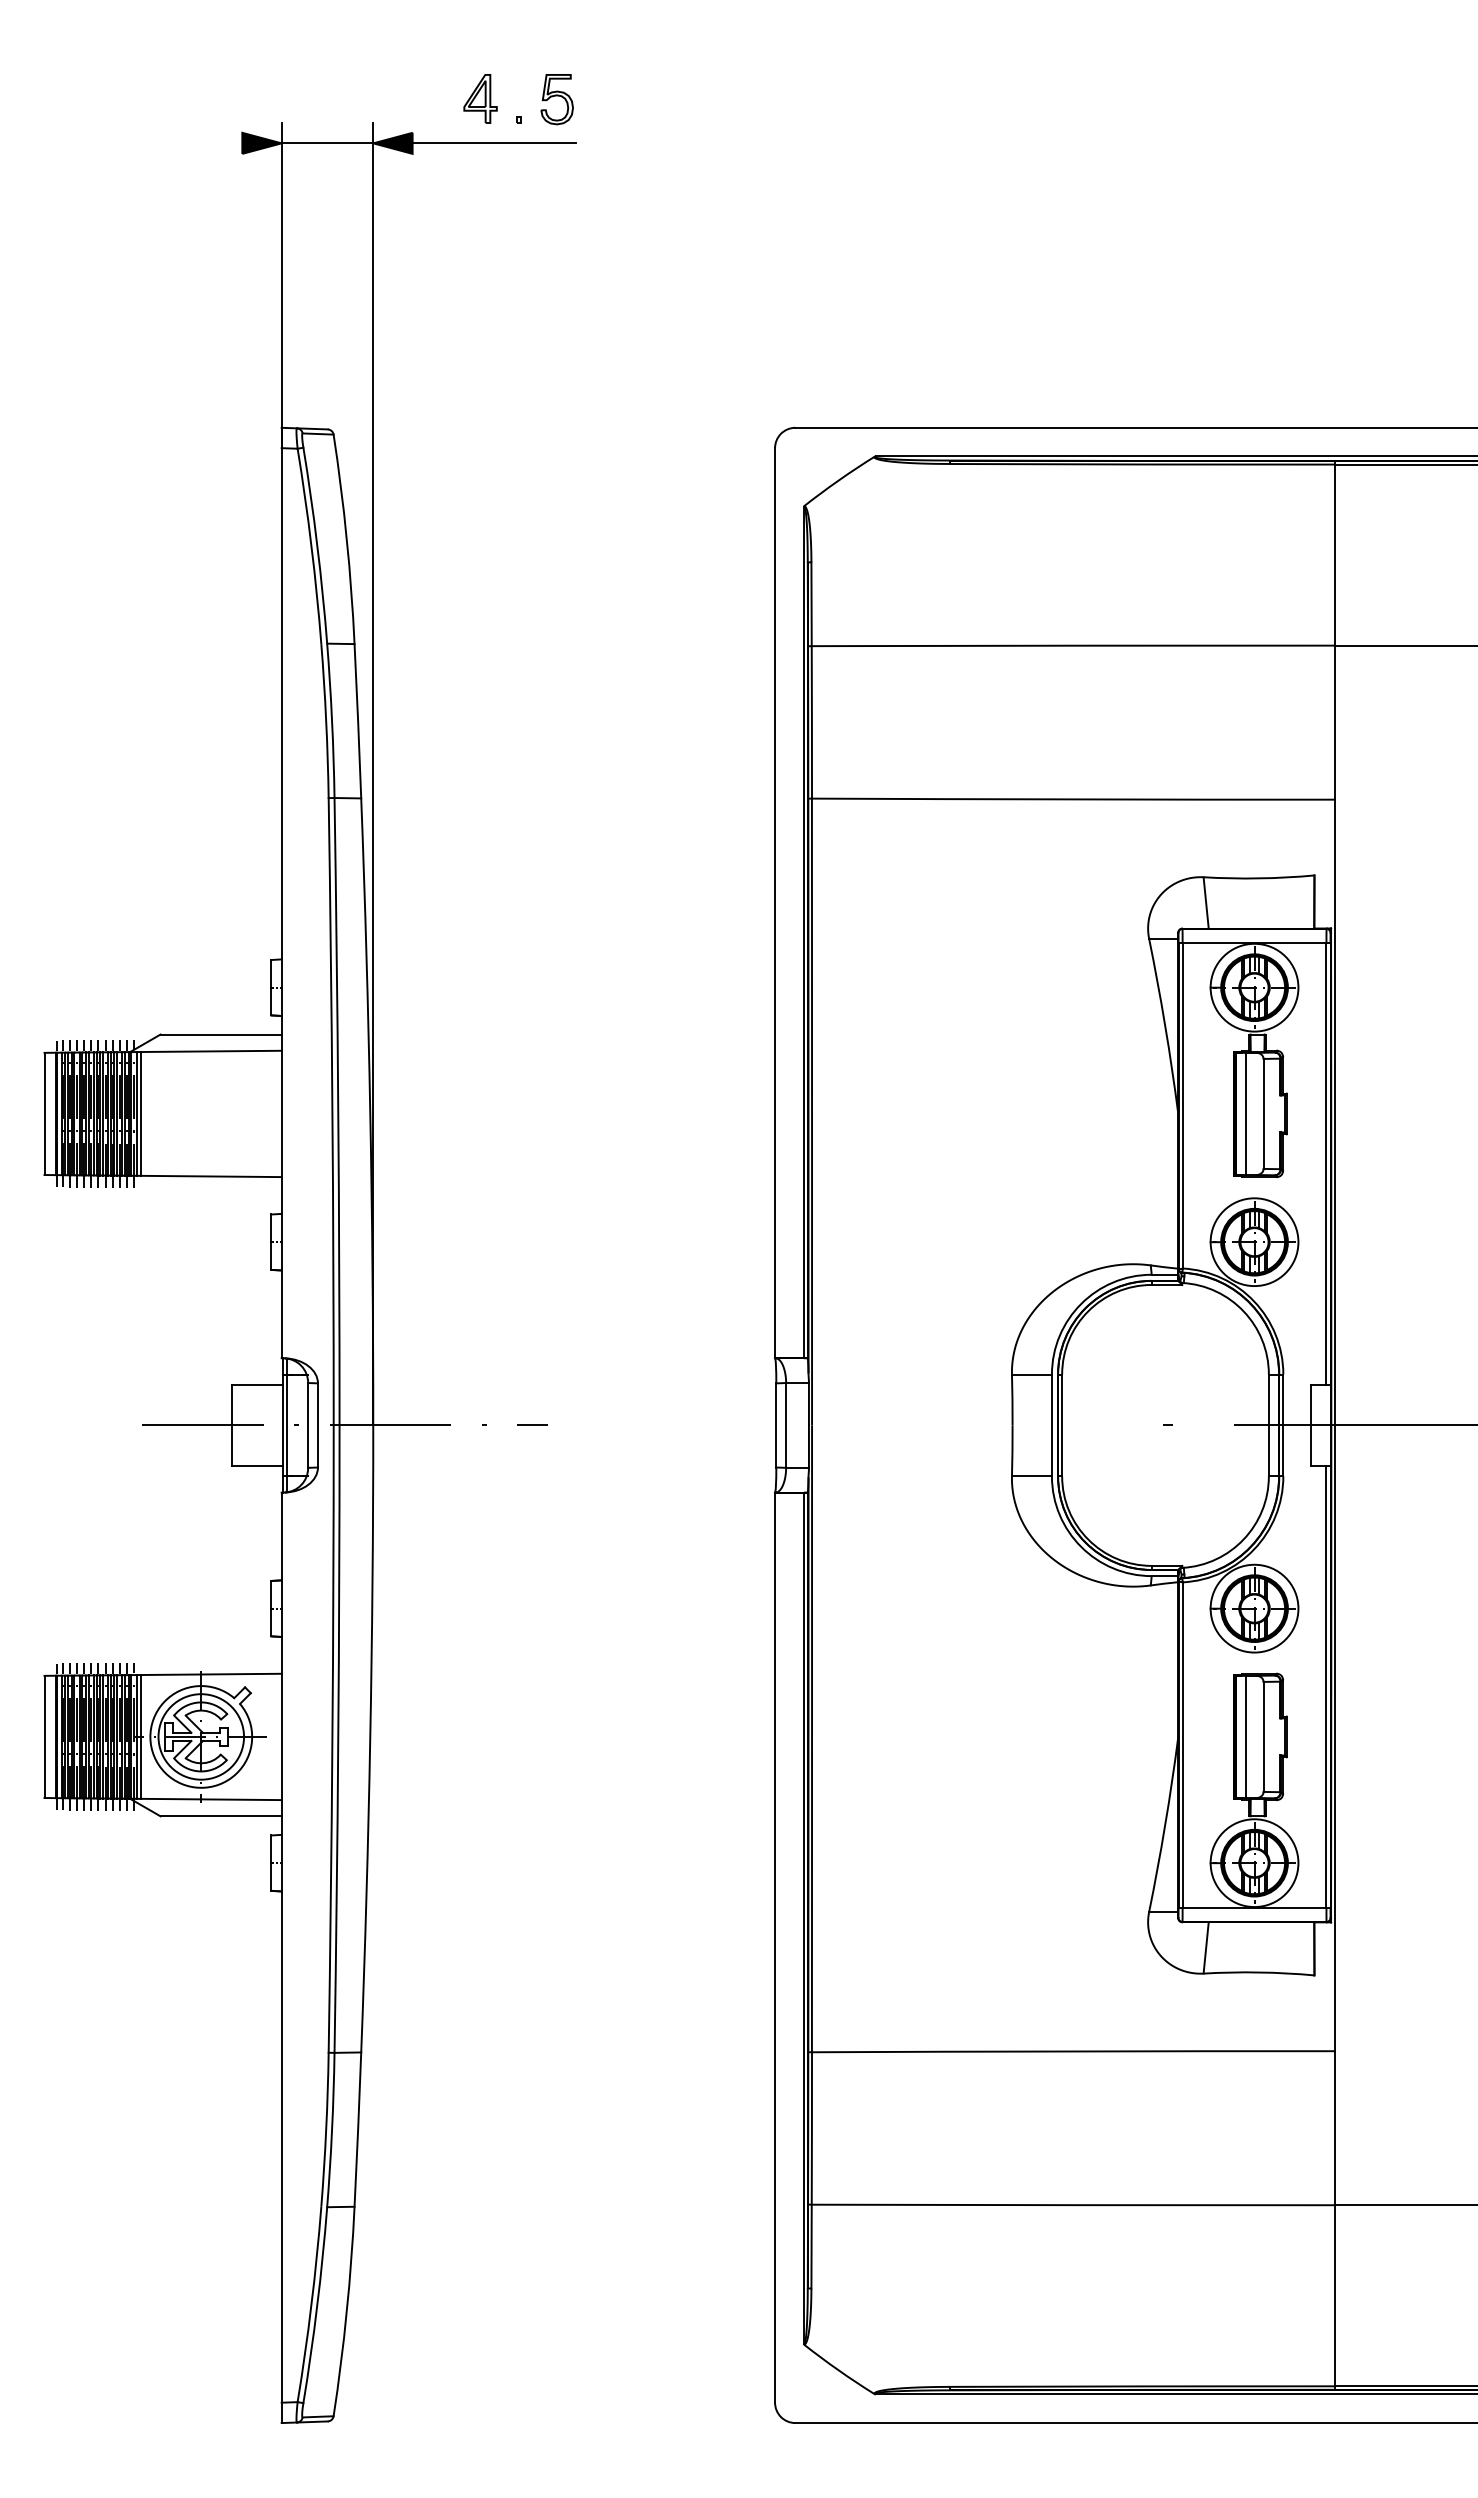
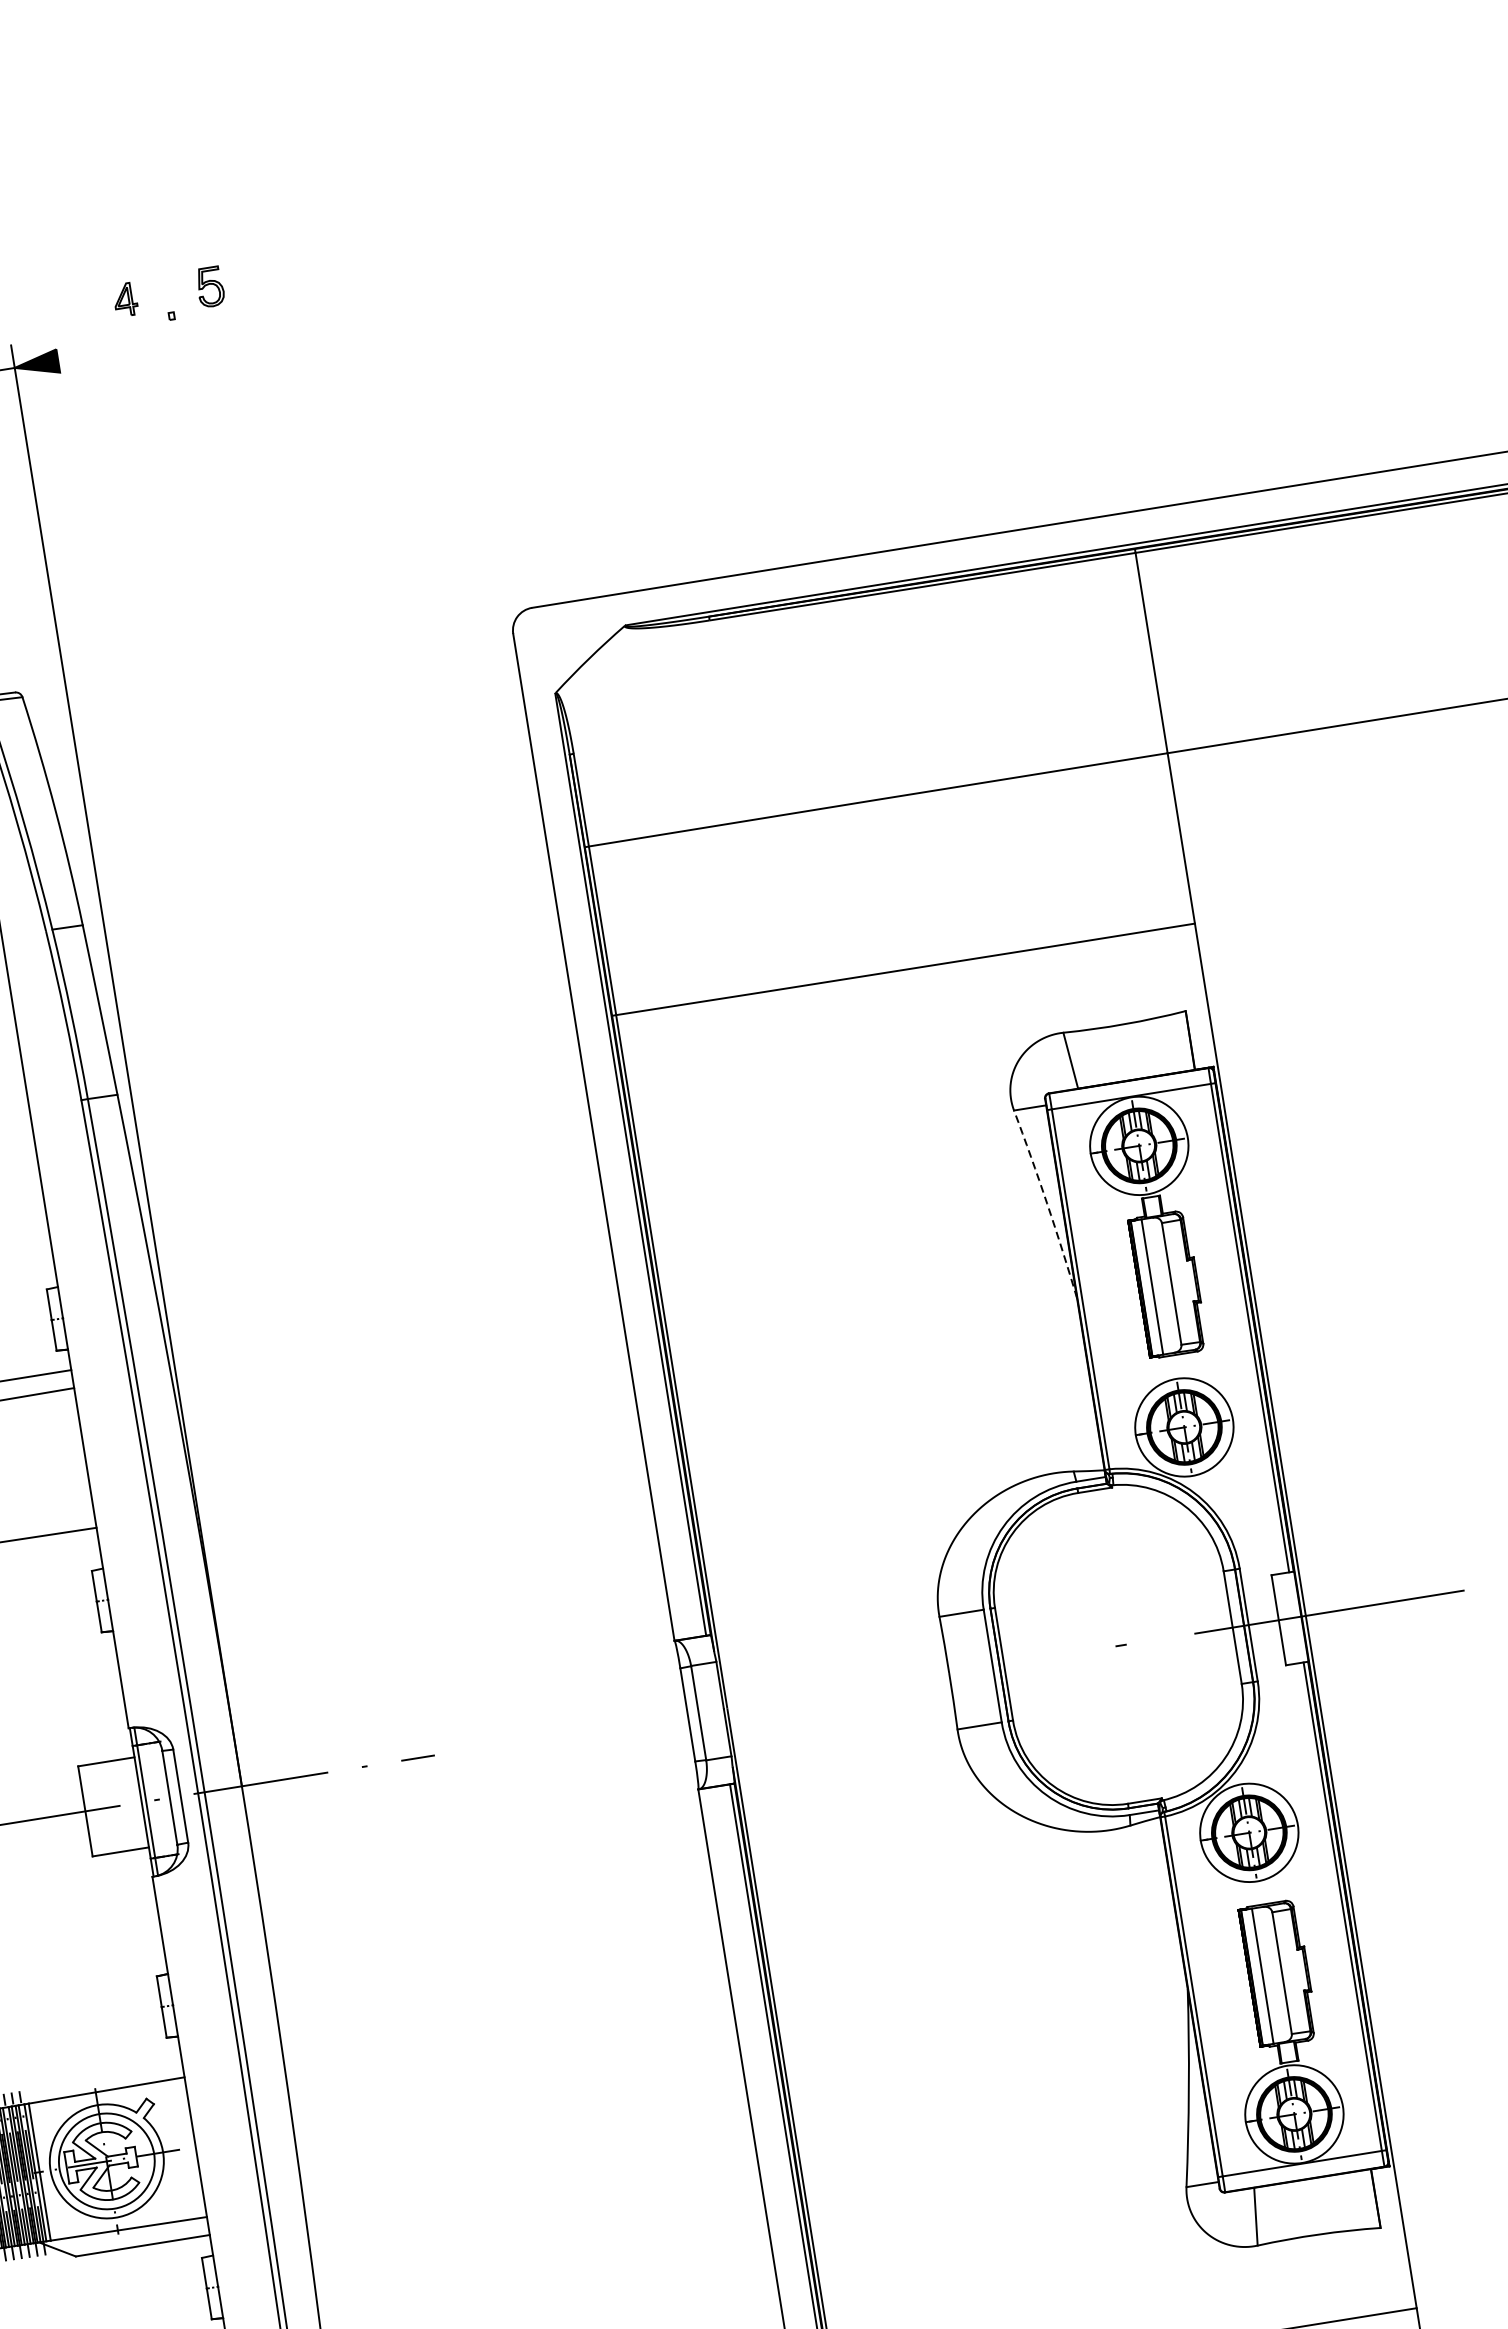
part: (480, 98) -> (125, 299), size x0.6
part: (556, 99) -> (209, 286), size x0.7
line: (494, 143) -> (148, 346), removed
arc: (1165, 1025) -> (1047, 1203), solid -> dashed

